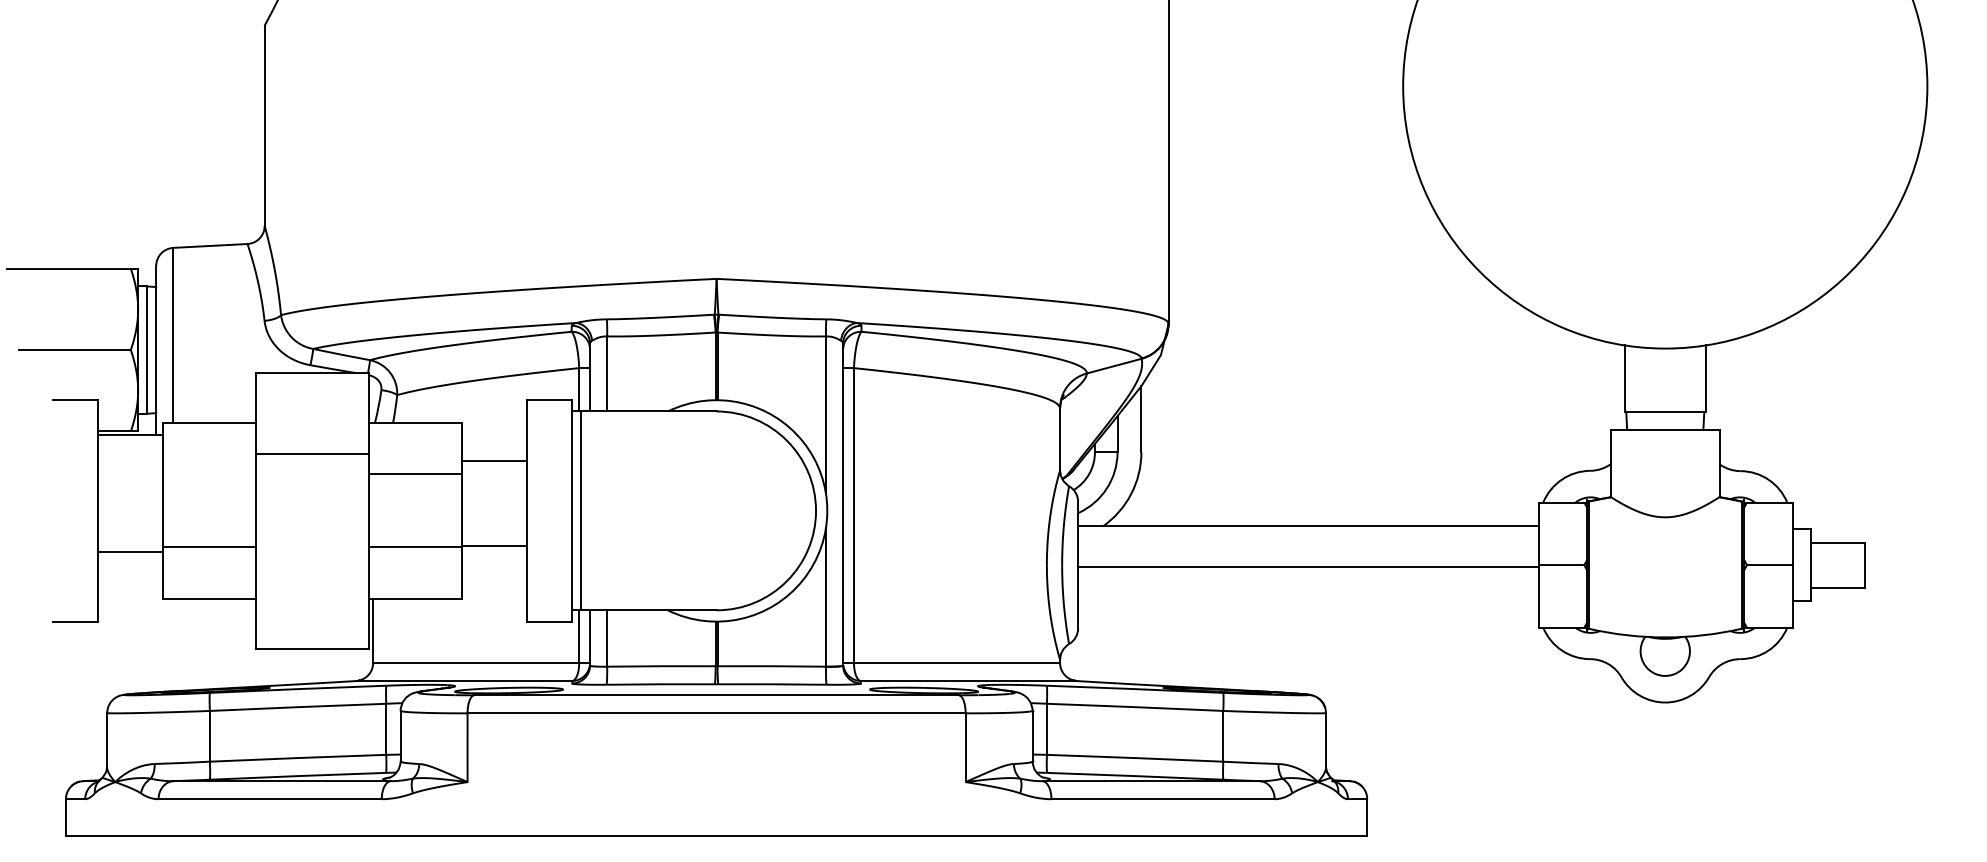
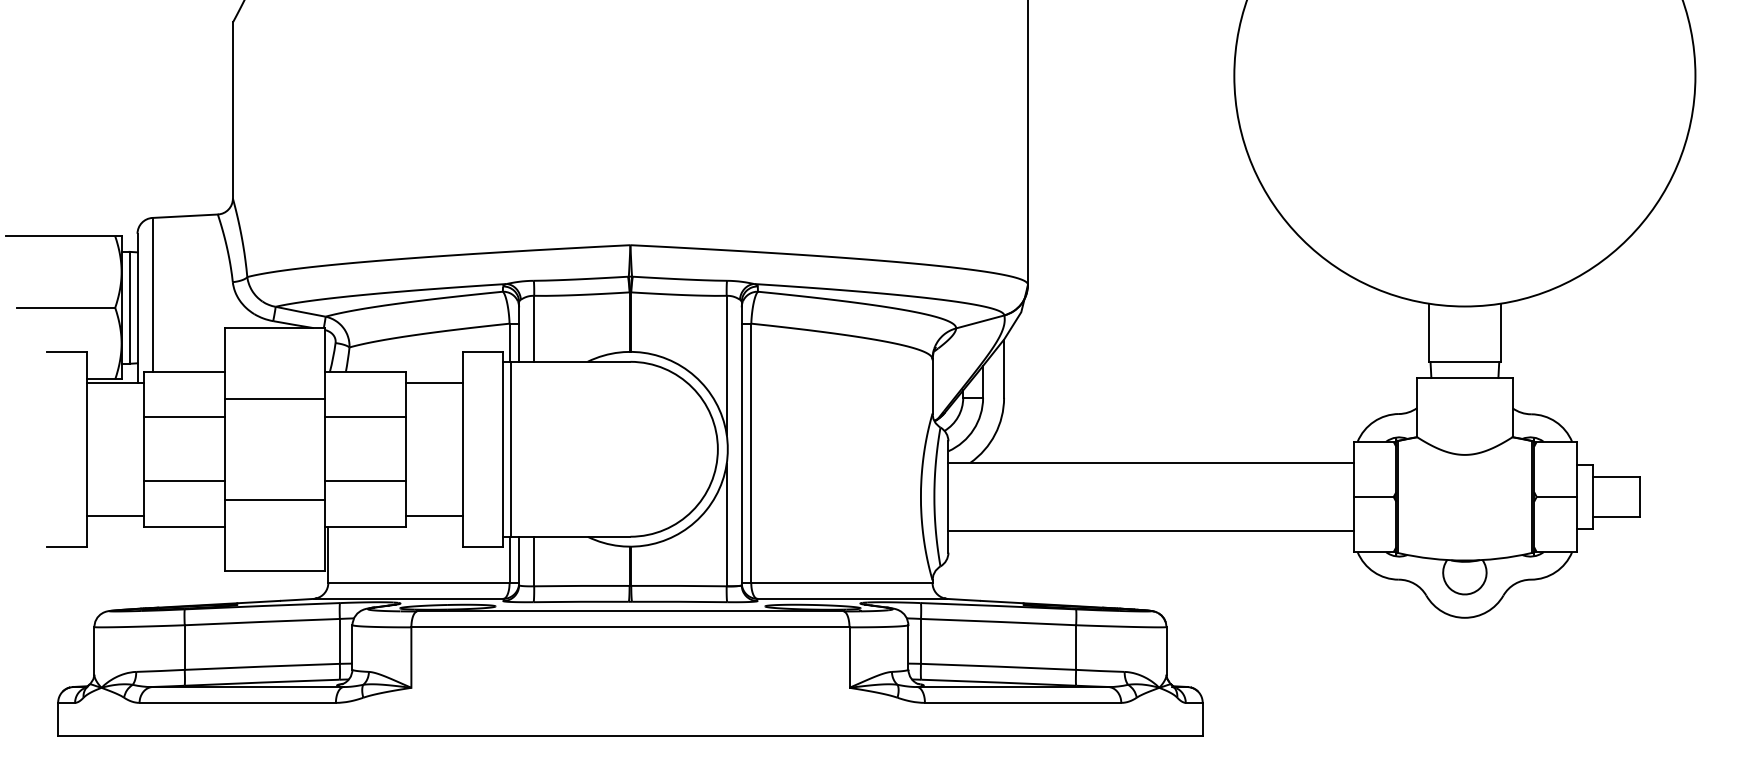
line: (493, 460) -> (434, 382), moved
line: (209, 474) -> (184, 417), added
line: (493, 545) -> (434, 515), moved
line: (130, 551) -> (114, 515), moved
line: (1308, 567) -> (1151, 531), moved
line: (312, 568) -> (274, 499), added

